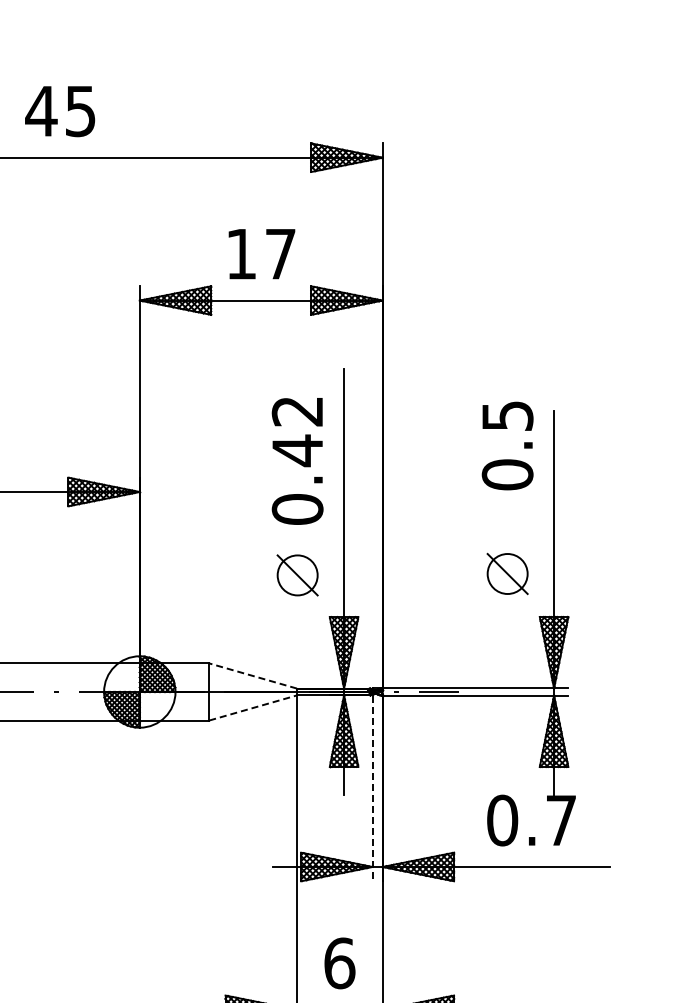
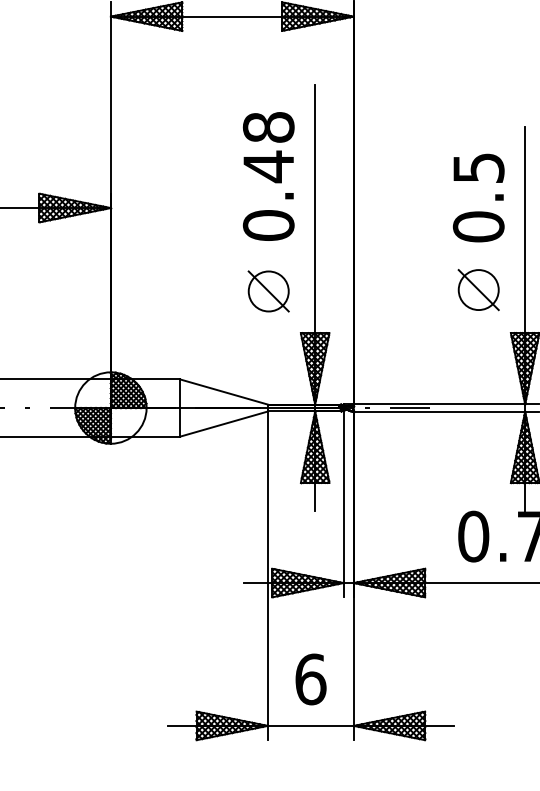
text: (297, 411) -> (268, 127), 0.42 -> 0.48
text: (507, 445) -> (478, 197), moved
line: (253, 676) -> (224, 392), dashed -> solid
line: (253, 707) -> (224, 423), dashed -> solid
line: (372, 788) -> (343, 504), dashed -> solid

